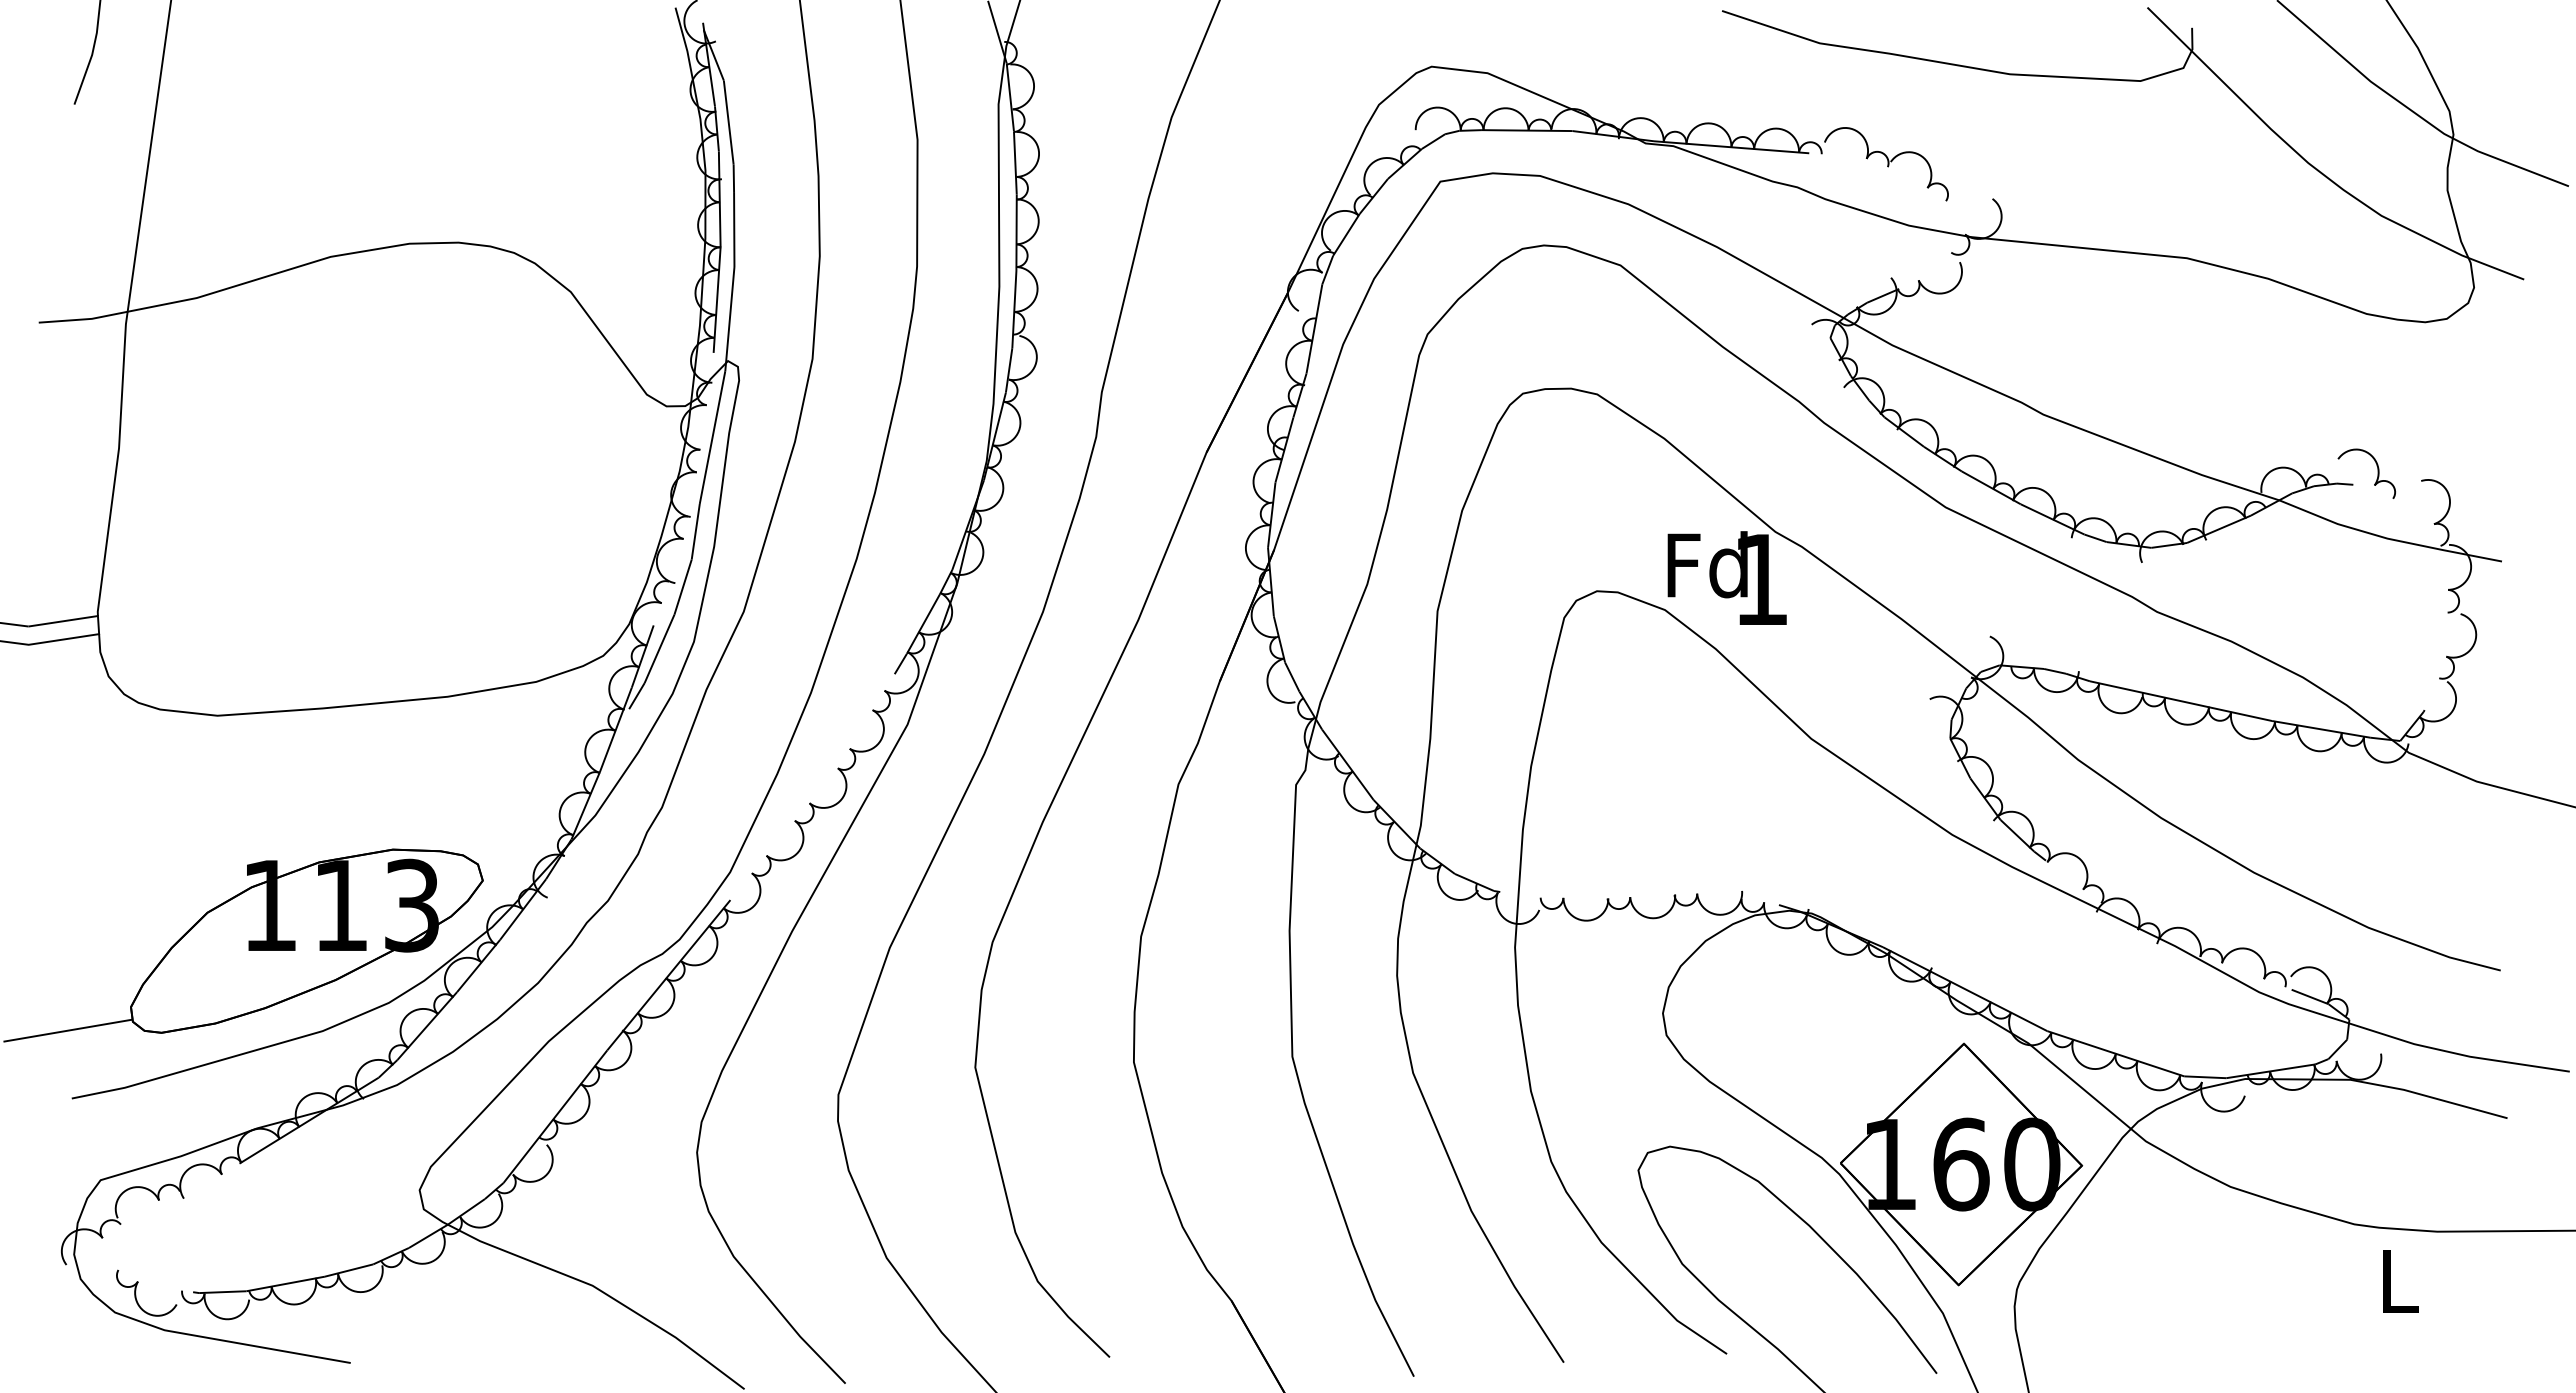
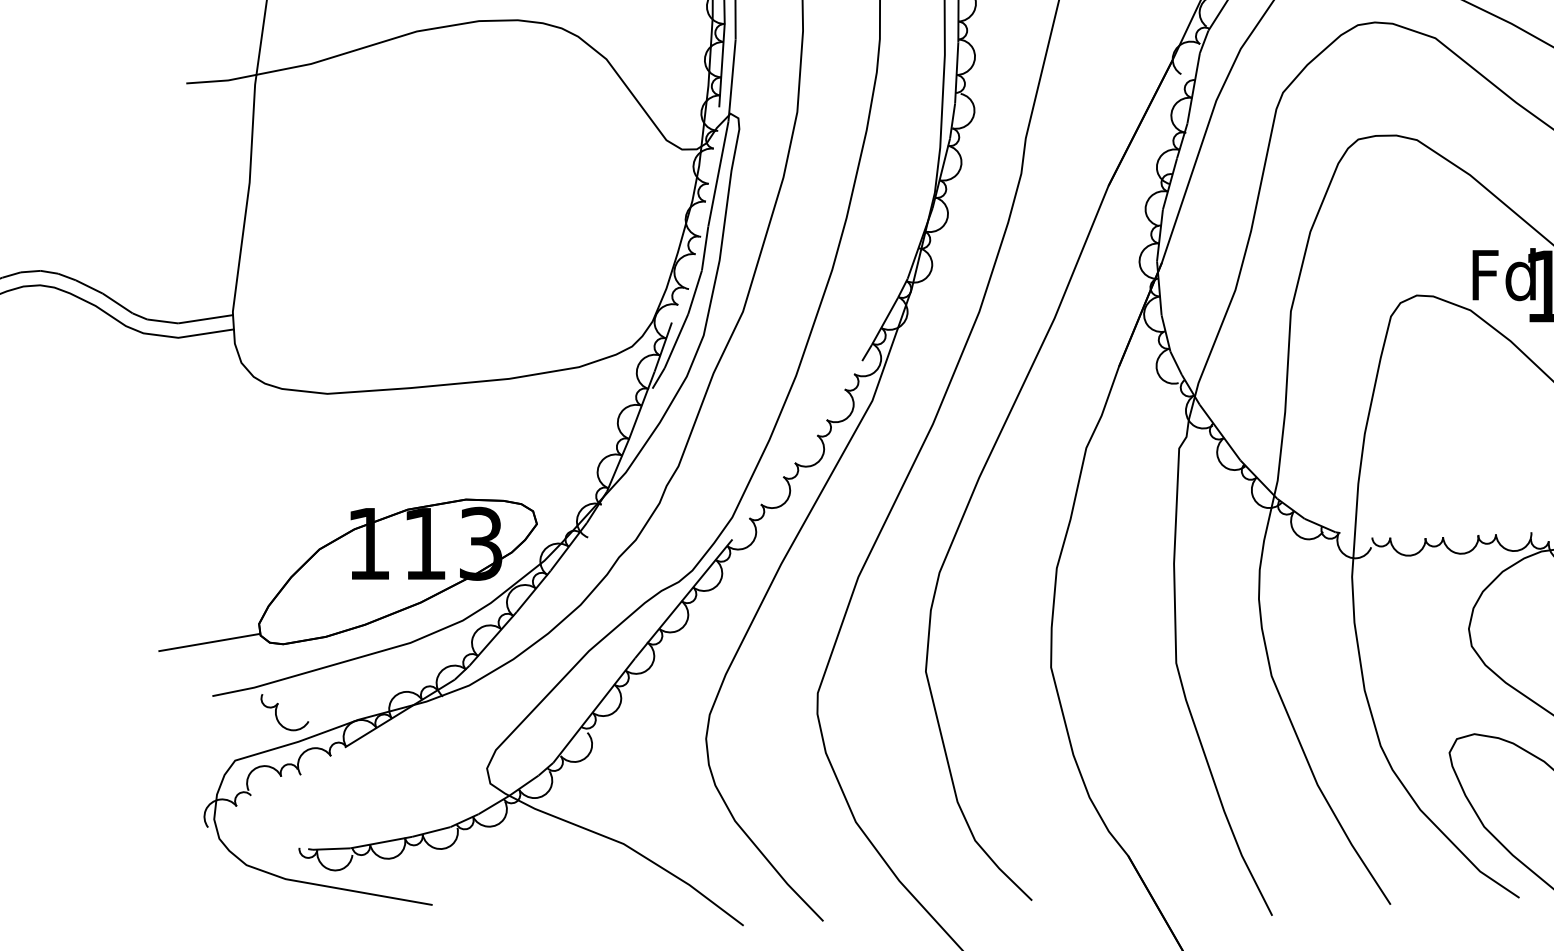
part: (136, 1291) -> (276, 711), moved

